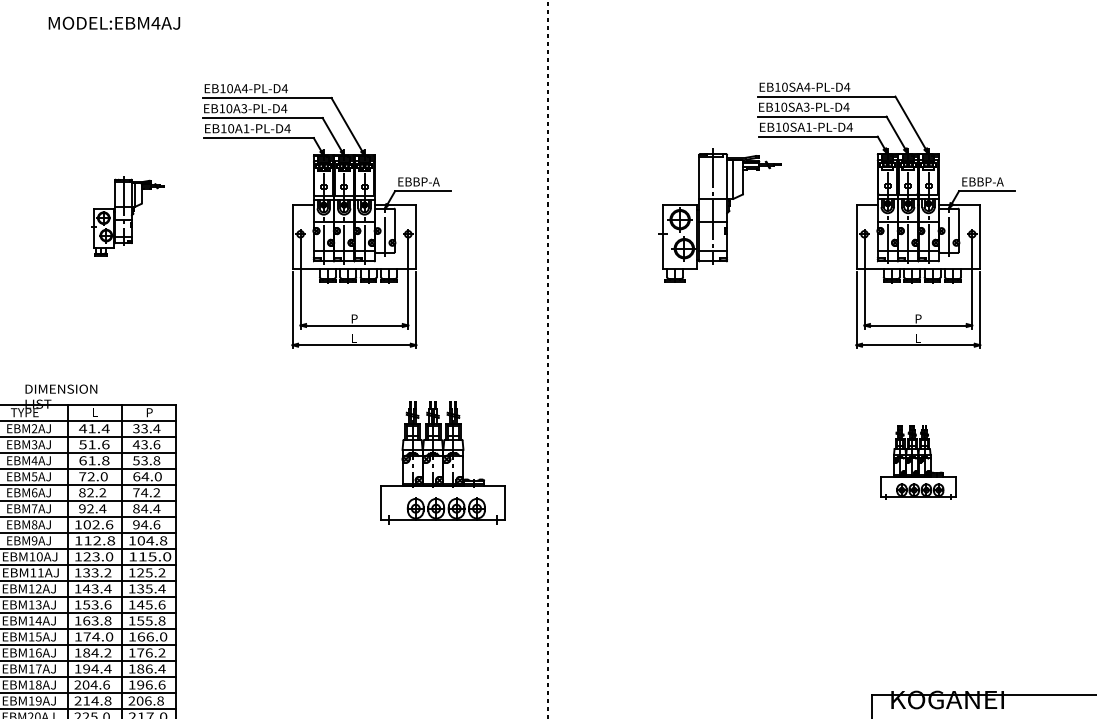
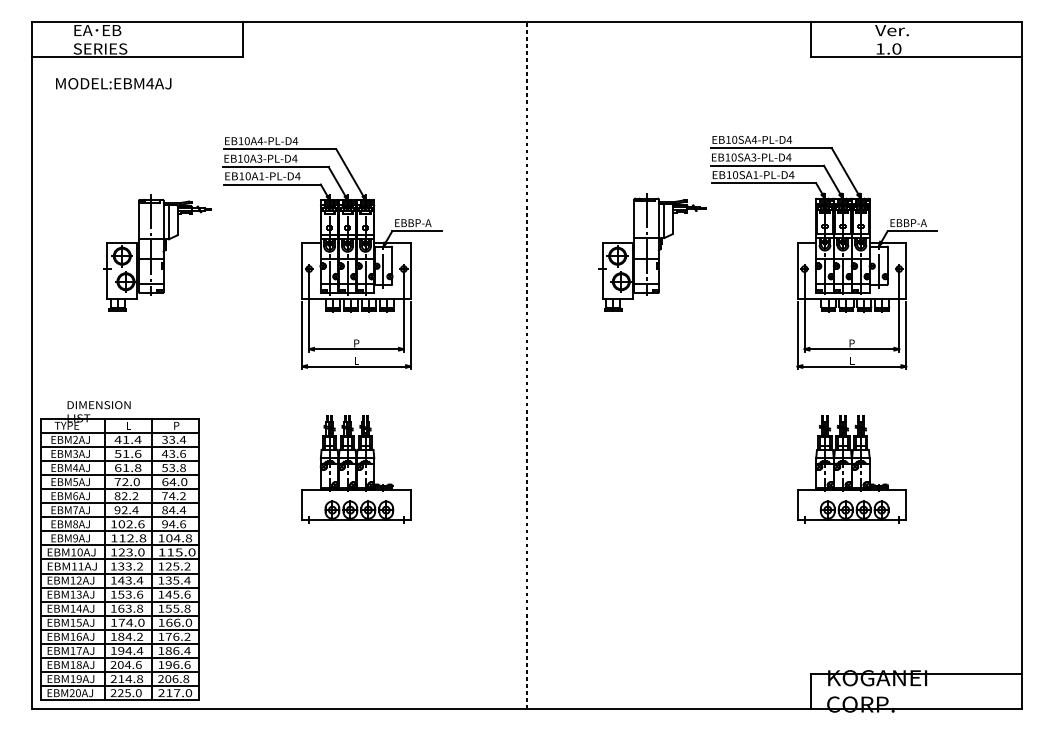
text: (114, 23) -> (113, 83), moved
part: (127, 215) -> (157, 252), size x1.67
part: (719, 215) -> (652, 252), moved
part: (443, 462) -> (356, 469), moved
part: (917, 462) -> (851, 469), size x1.67

